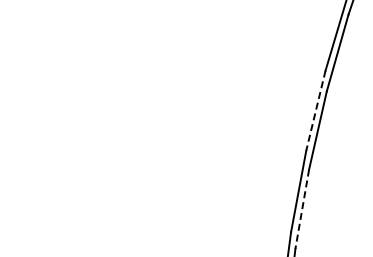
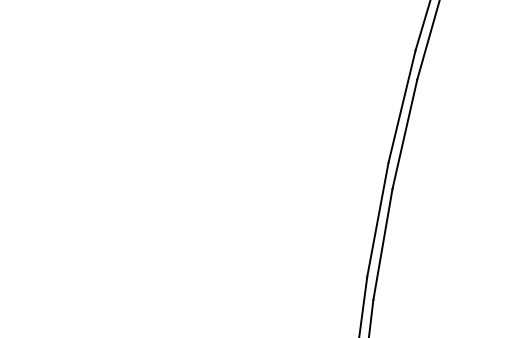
line: (315, 111) -> (401, 107), dashed -> solid
line: (302, 209) -> (383, 244), dashed -> solid

